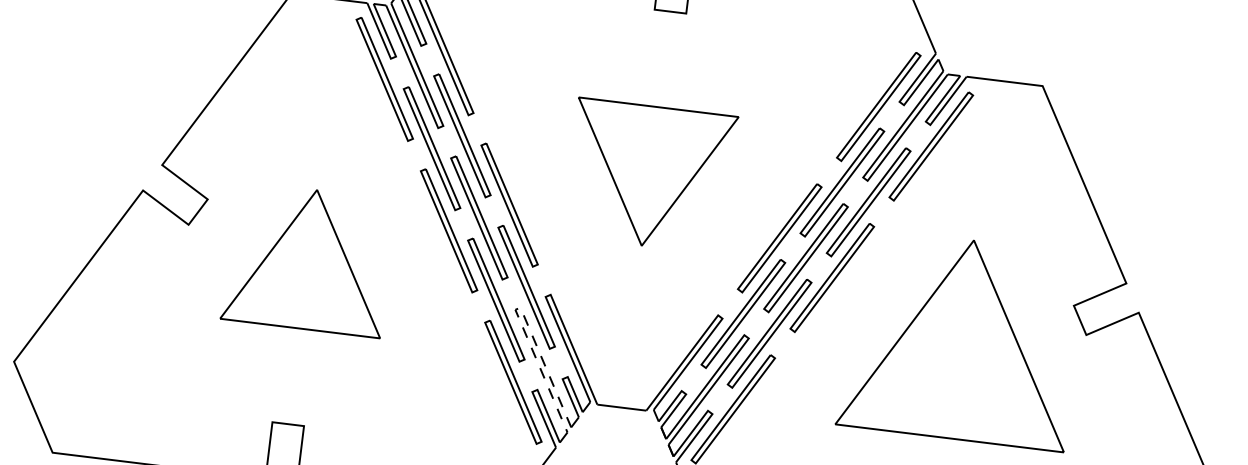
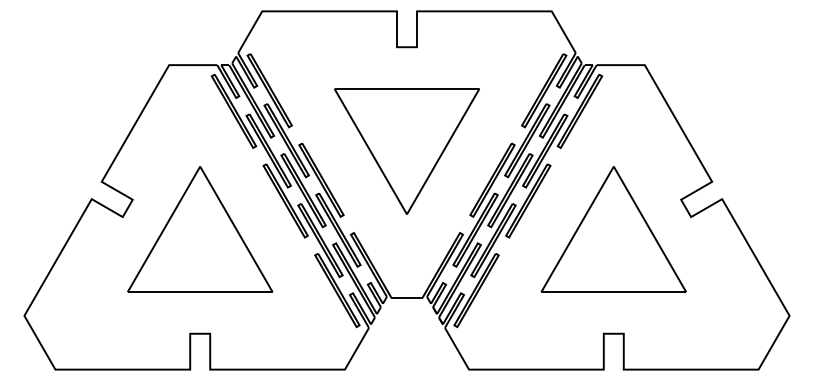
part: (649, 176) -> (406, 151), size x1.43
part: (308, 259) -> (200, 229), size x1.43
line: (516, 309) -> (333, 244), dashed -> solid

